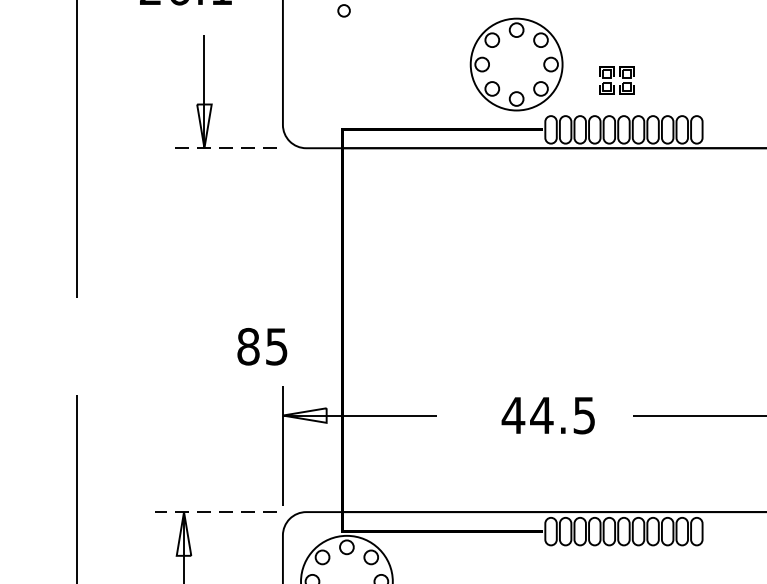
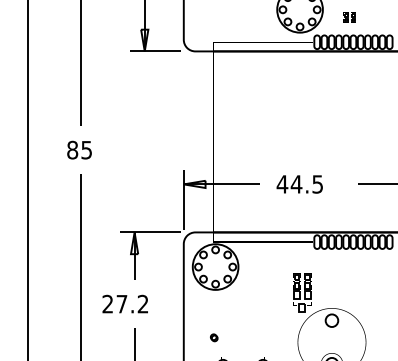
part: (616, 80) -> (349, 17), size x0.71
line: (226, 148) -> (155, 51), dashed -> solid
text: (262, 345) -> (79, 149), moved
text: (547, 415) -> (299, 184), moved
line: (215, 512) -> (150, 232), dashed -> solid

